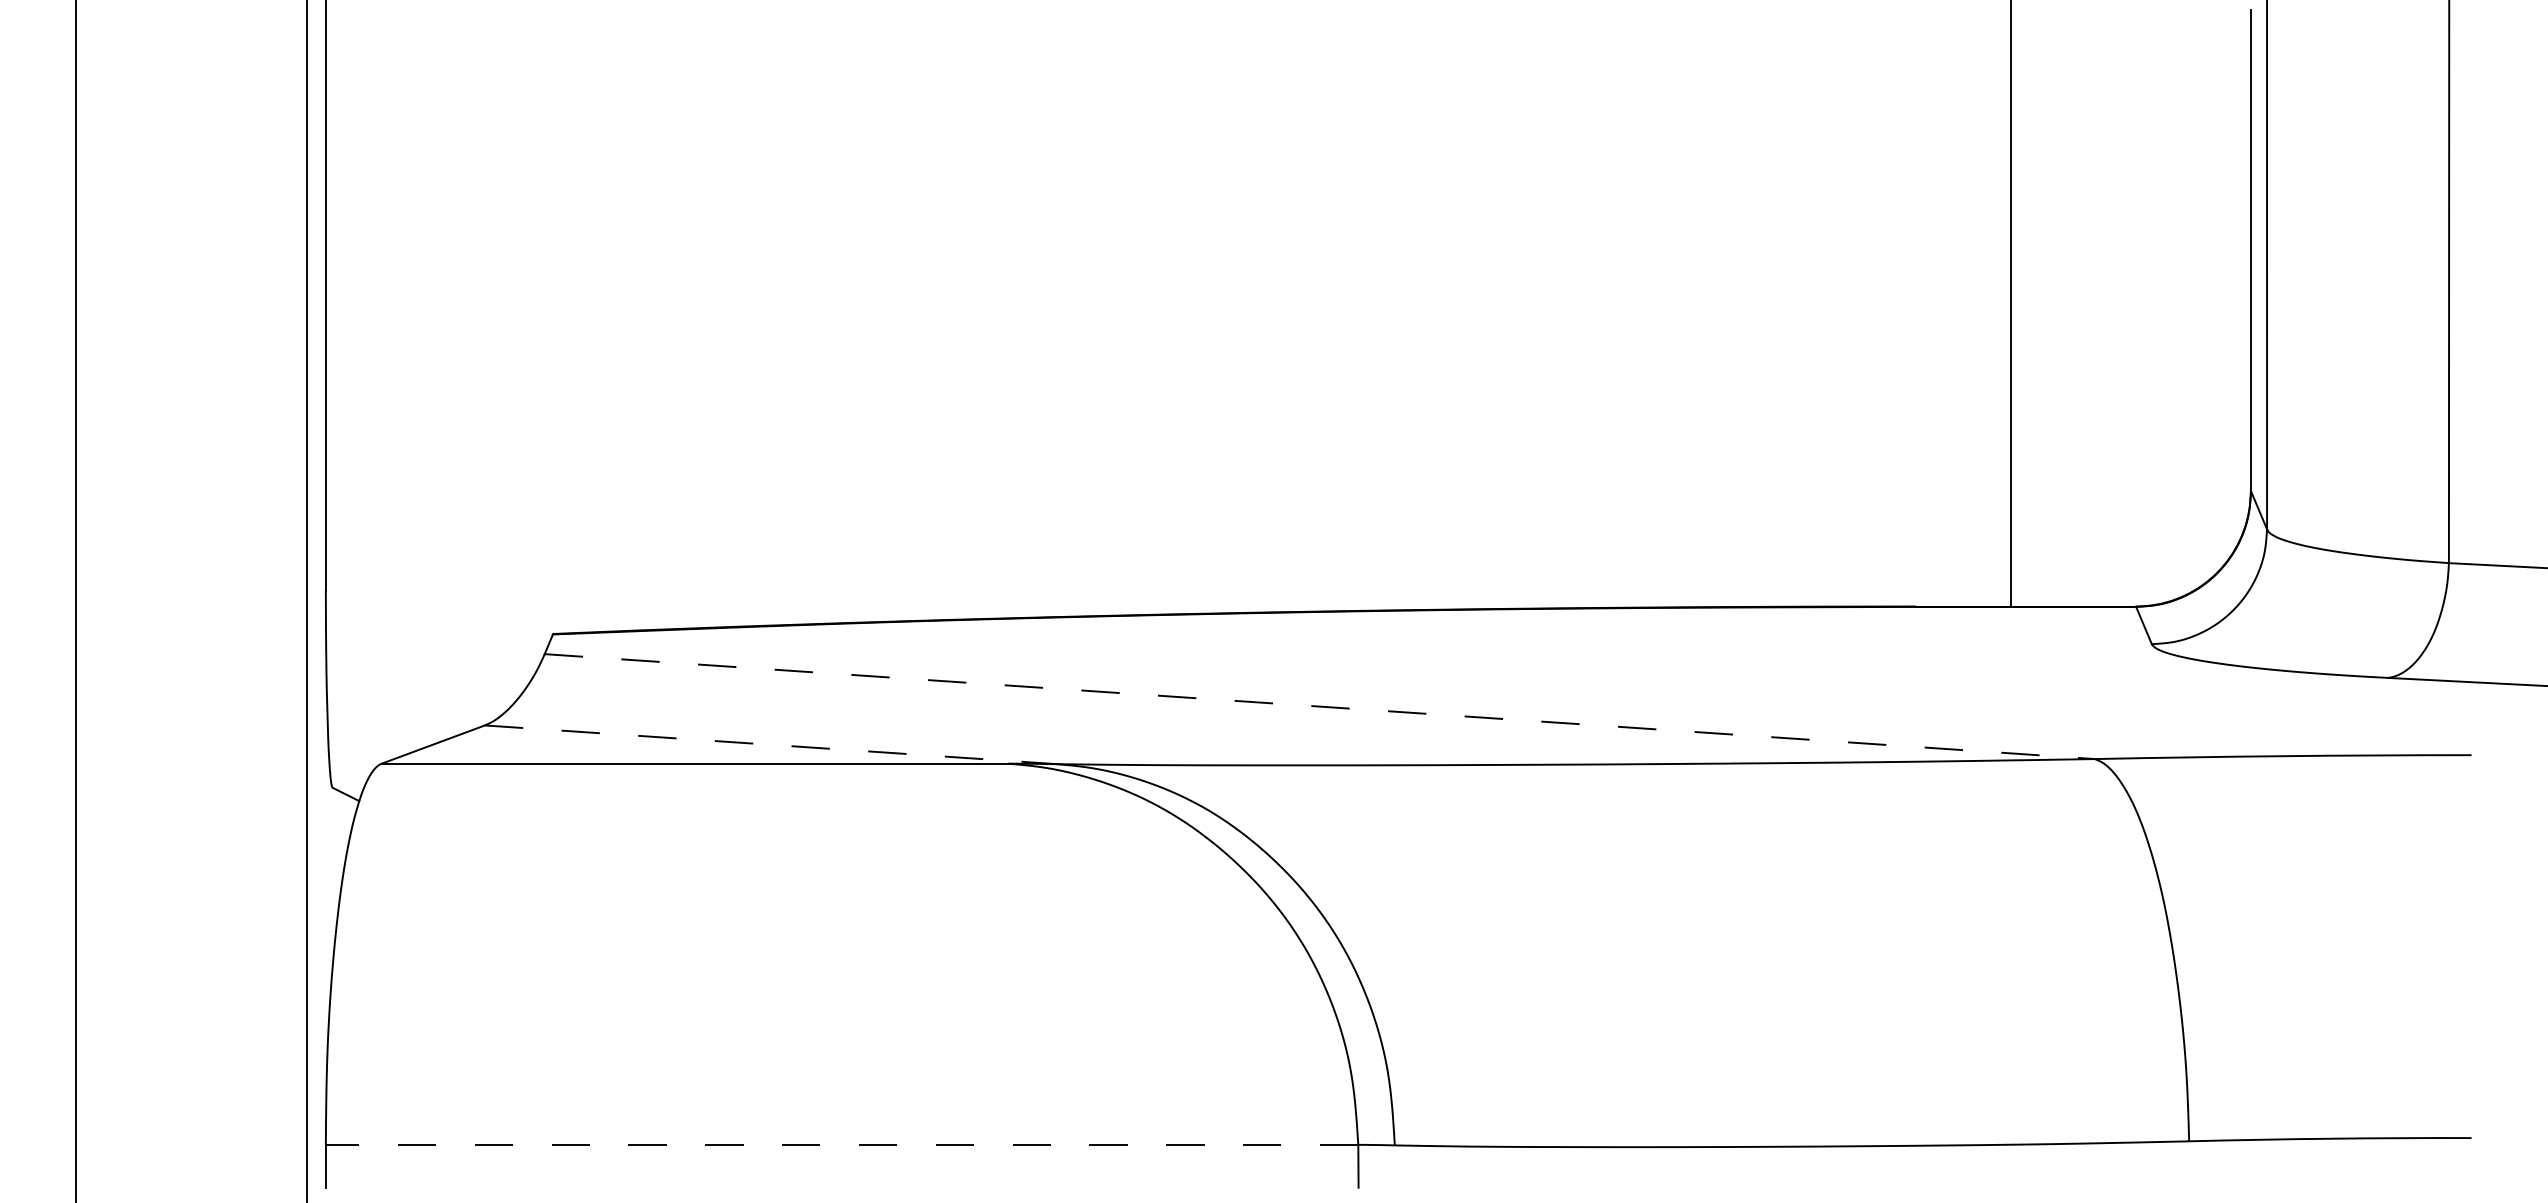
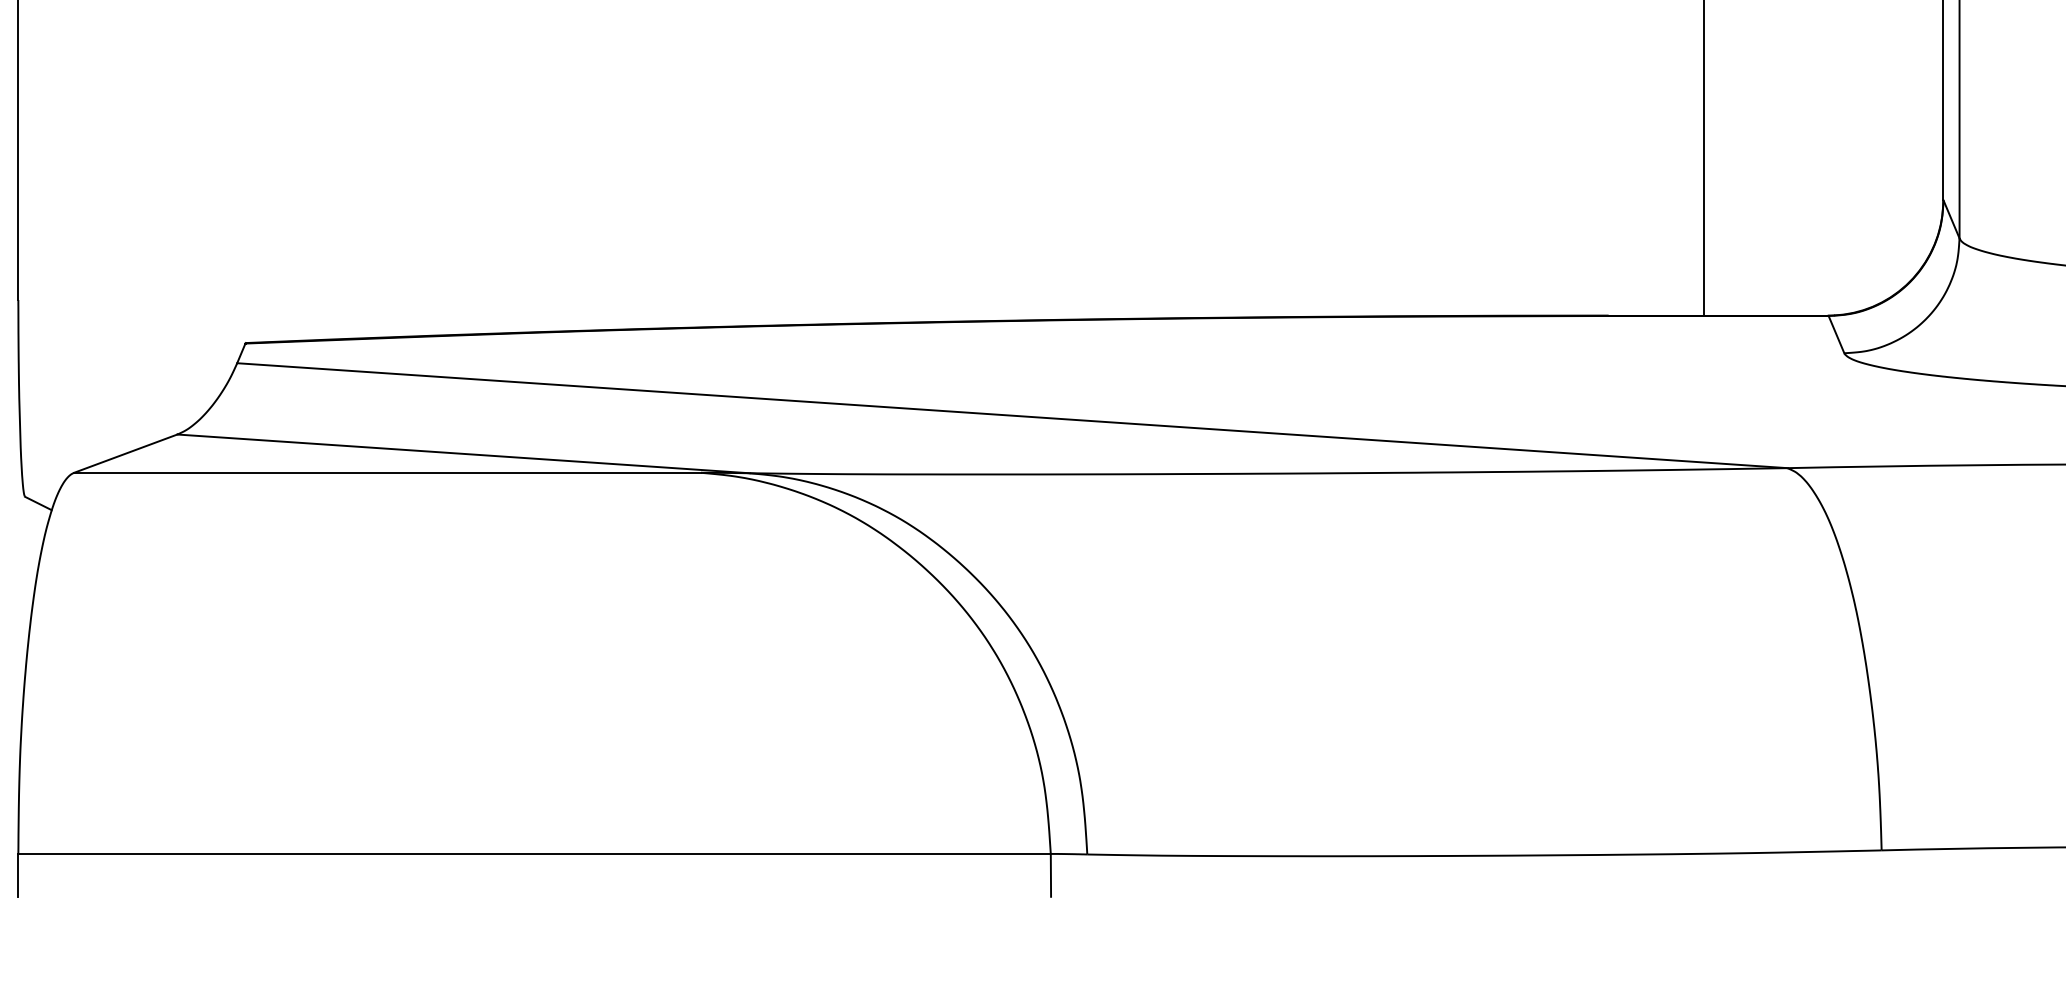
line: (1319, 706) -> (1012, 415), dashed -> solid
line: (771, 744) -> (464, 453), dashed -> solid
line: (841, 1144) -> (534, 853), dashed -> solid

